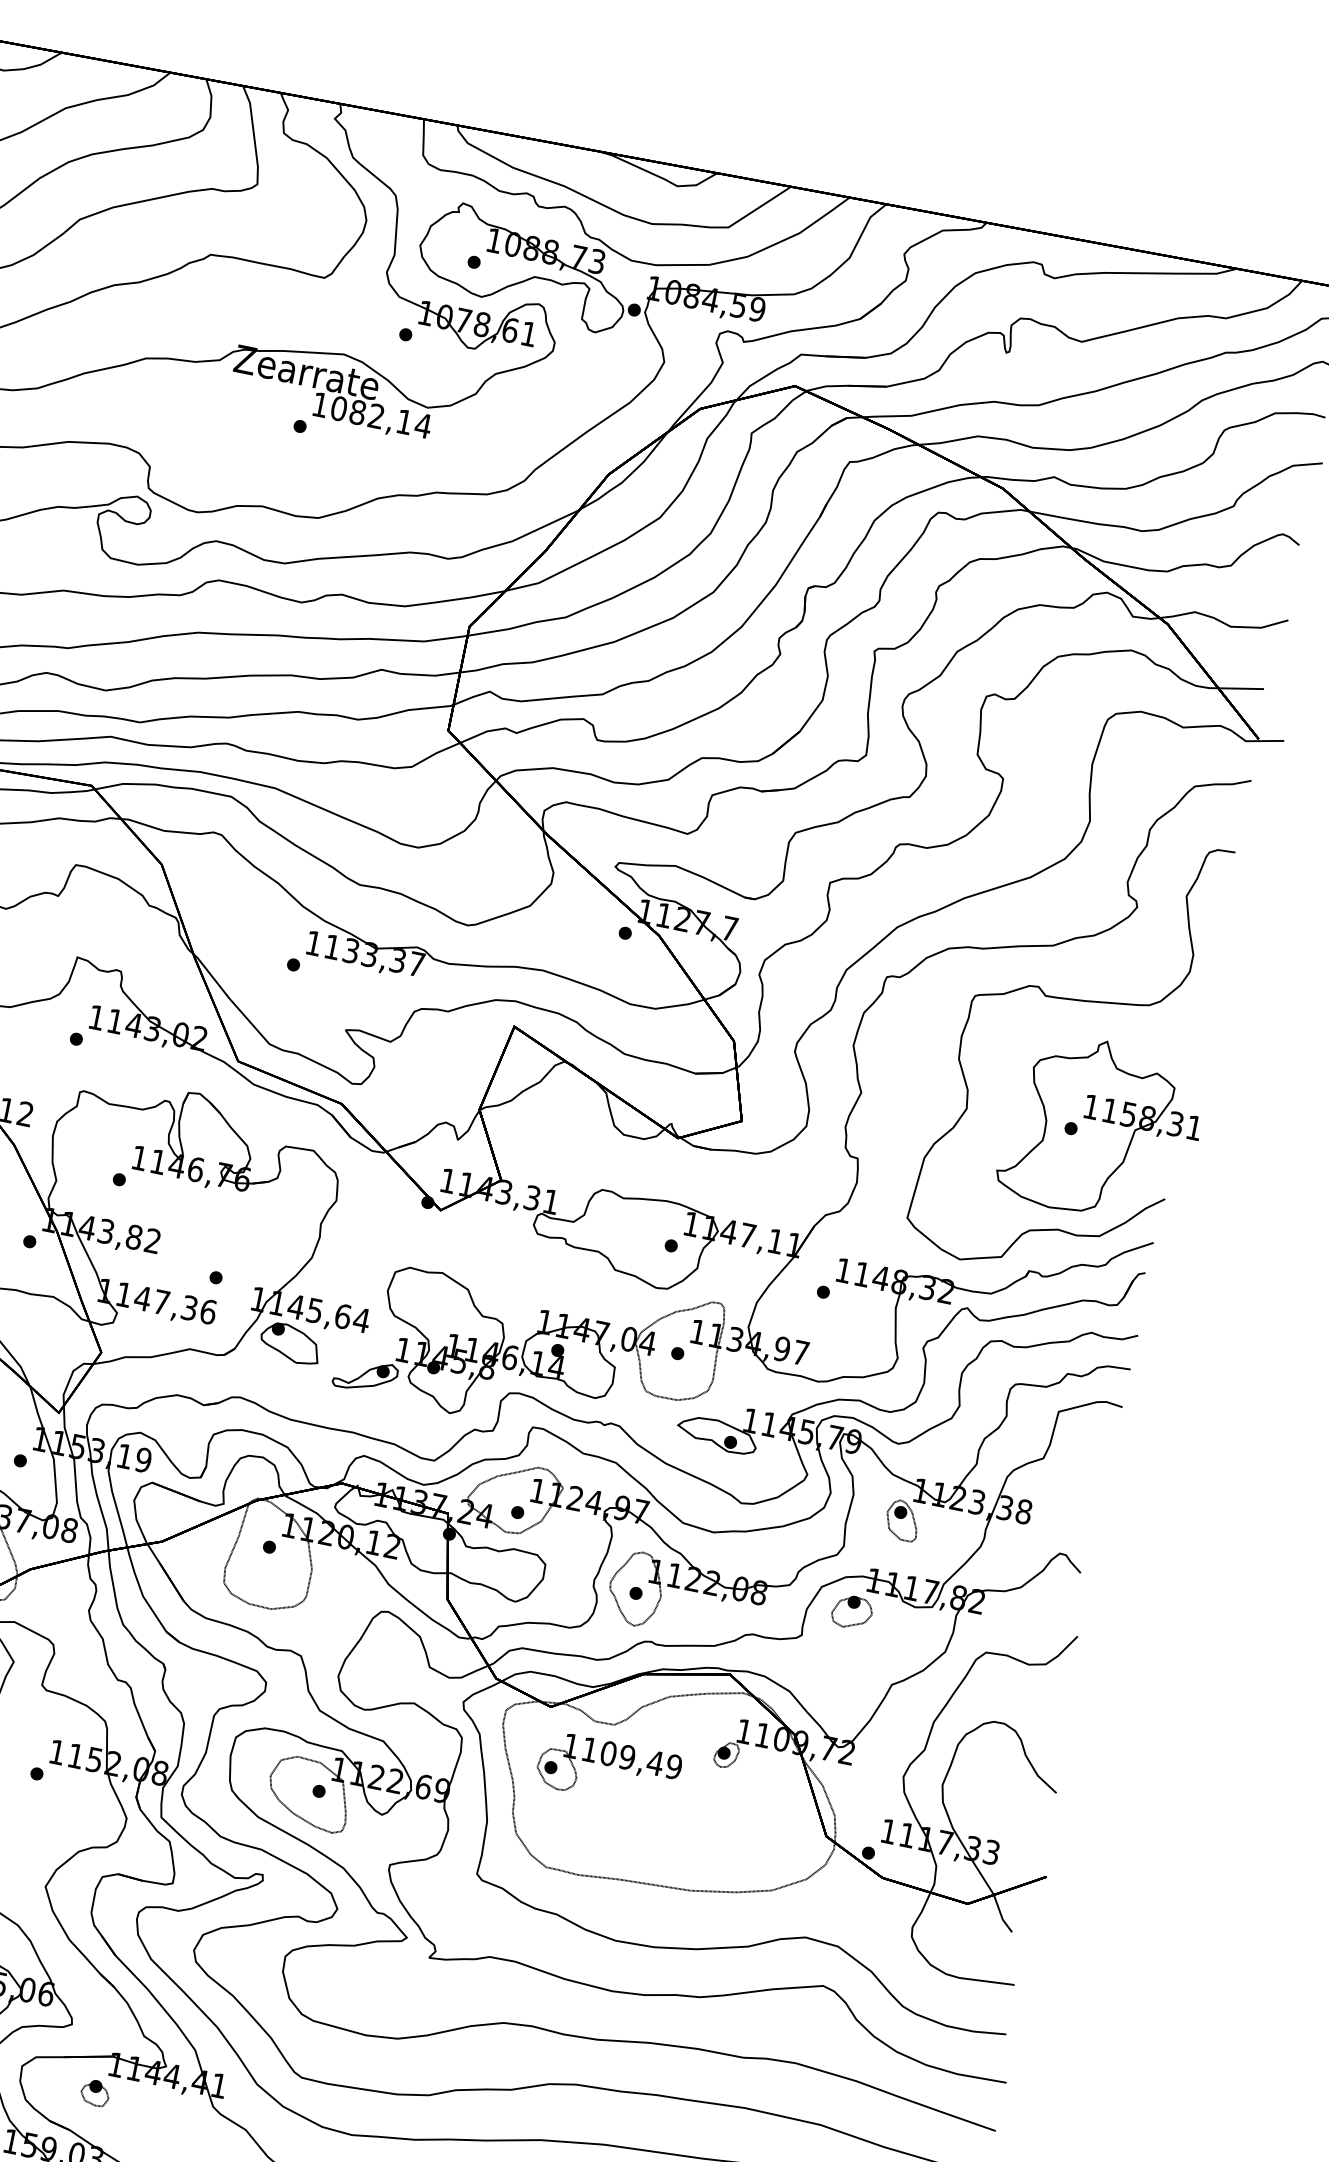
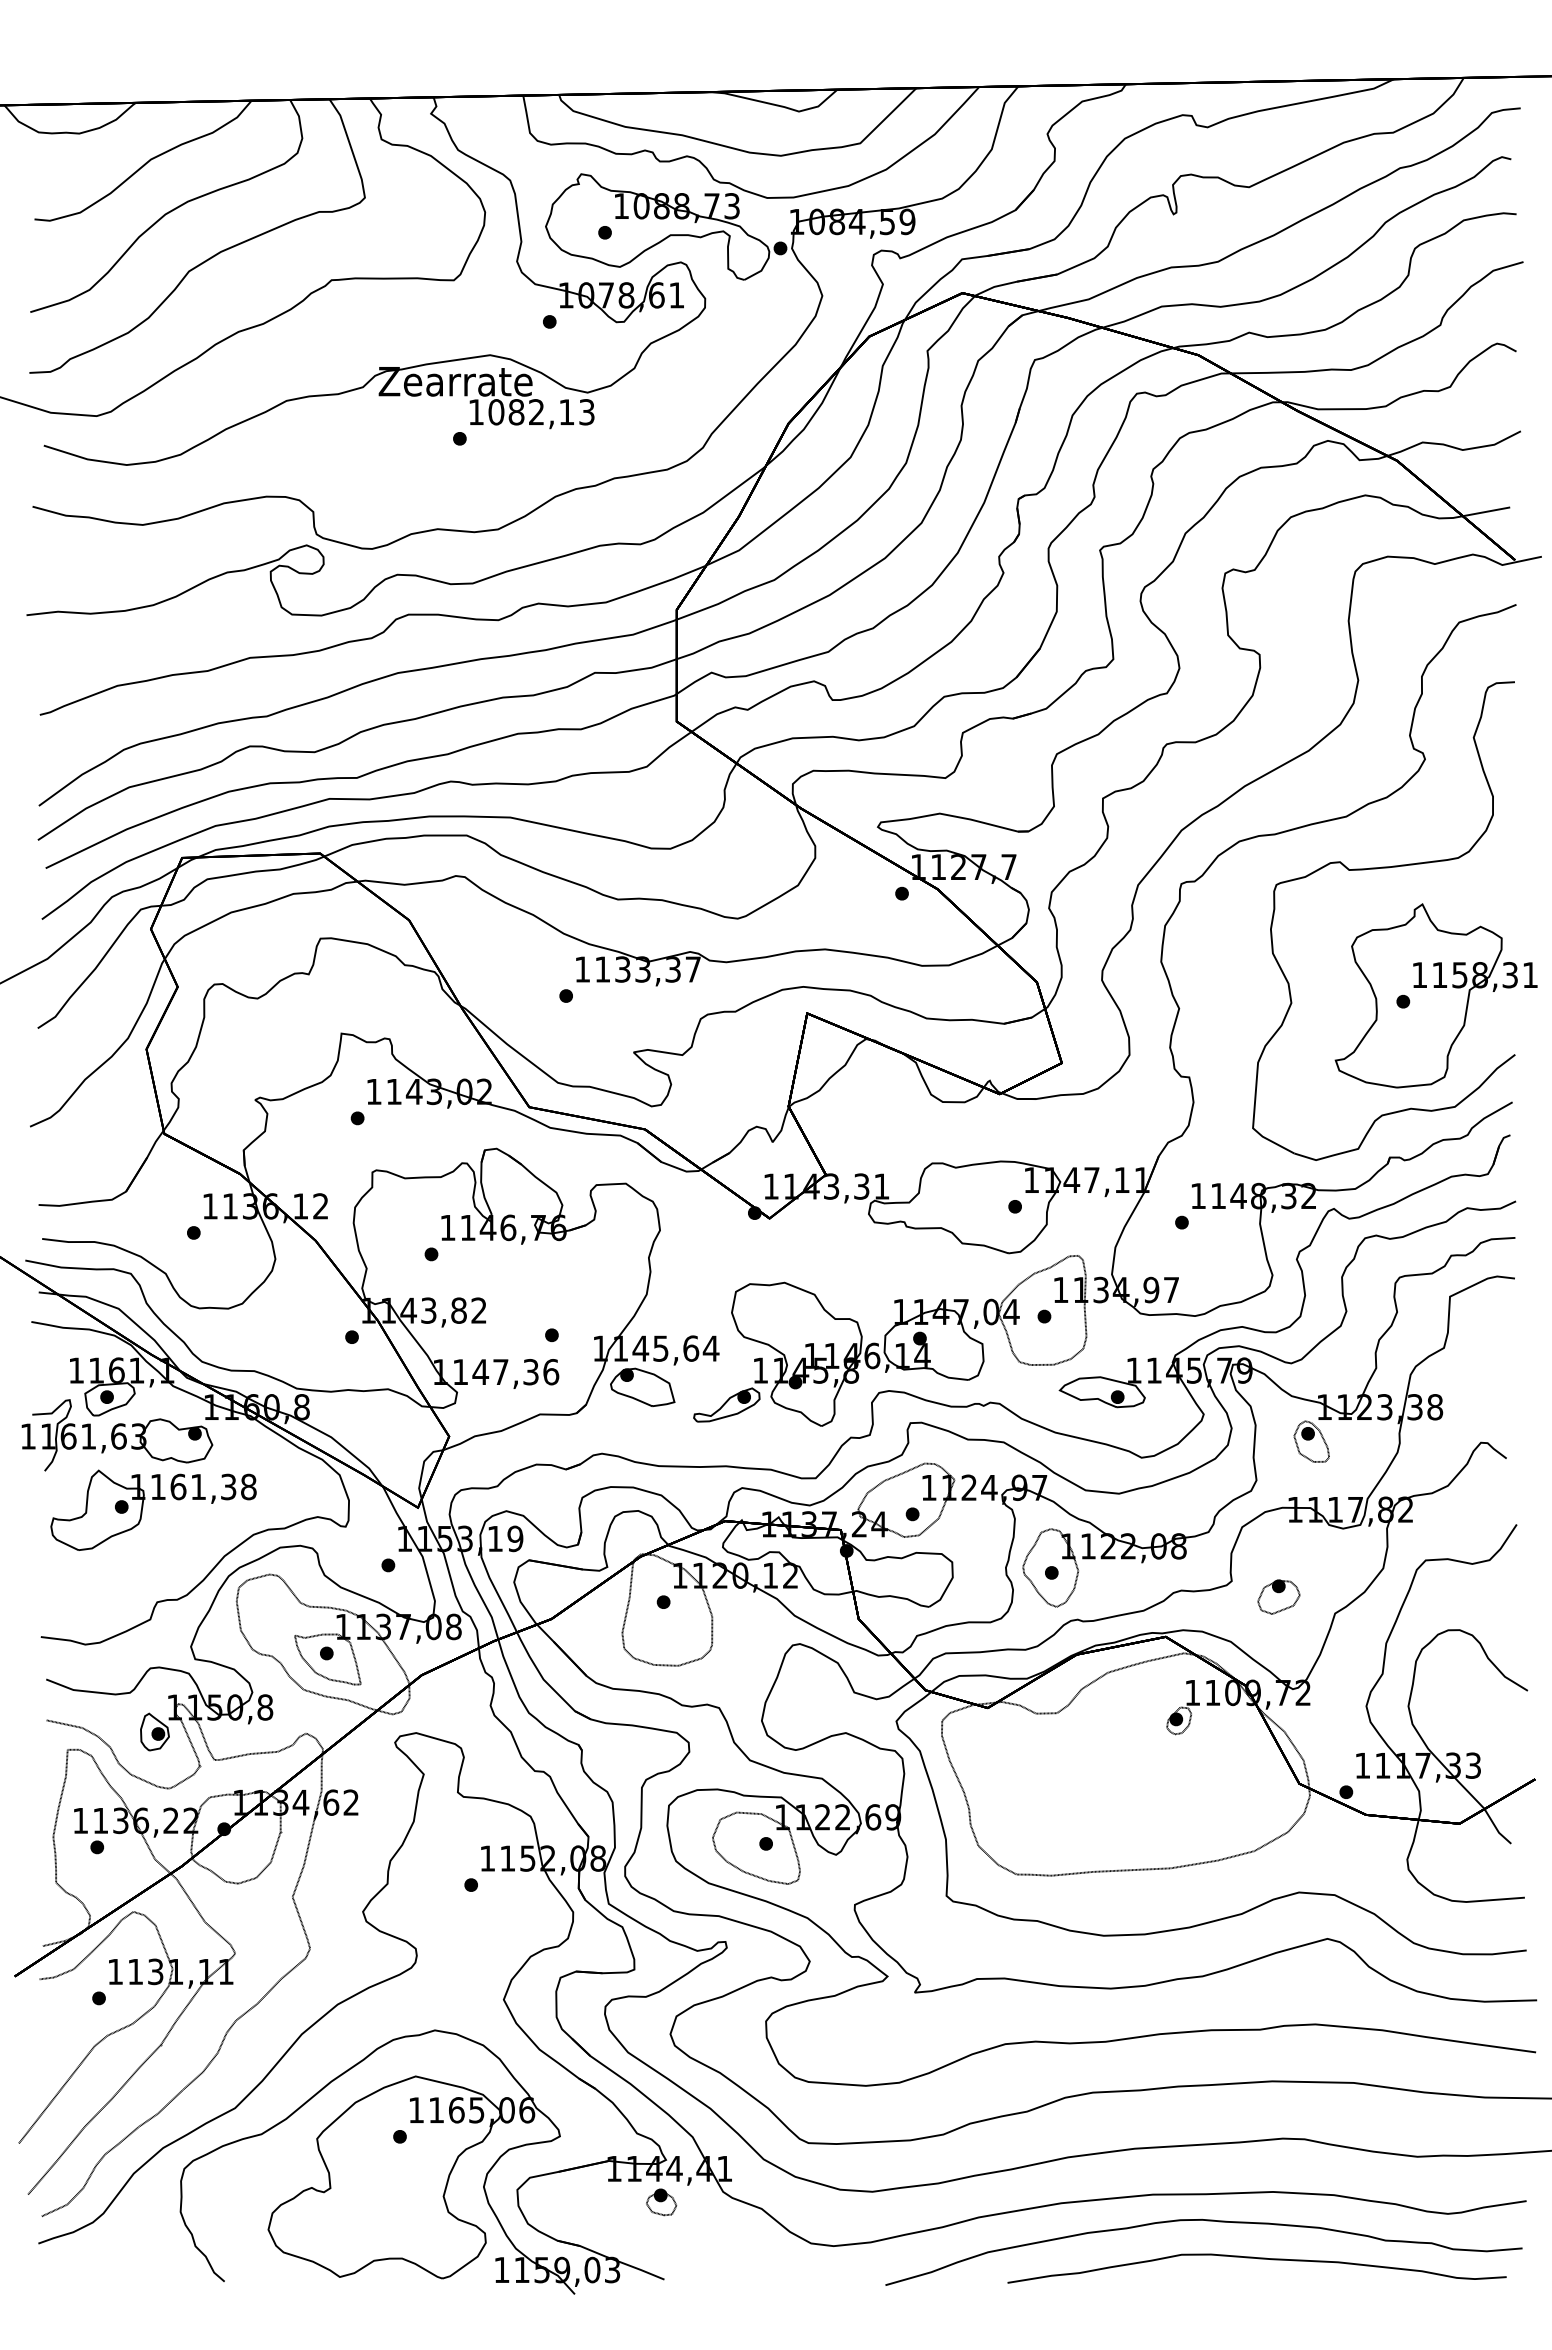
text: (422, 425) -> (586, 412), 1082,14 -> 1082,13
part: (851, 1611) -> (1278, 1596), moved
part: (608, 1770) -> (1060, 1761), removed
part: (95, 2093) -> (661, 2202), moved

